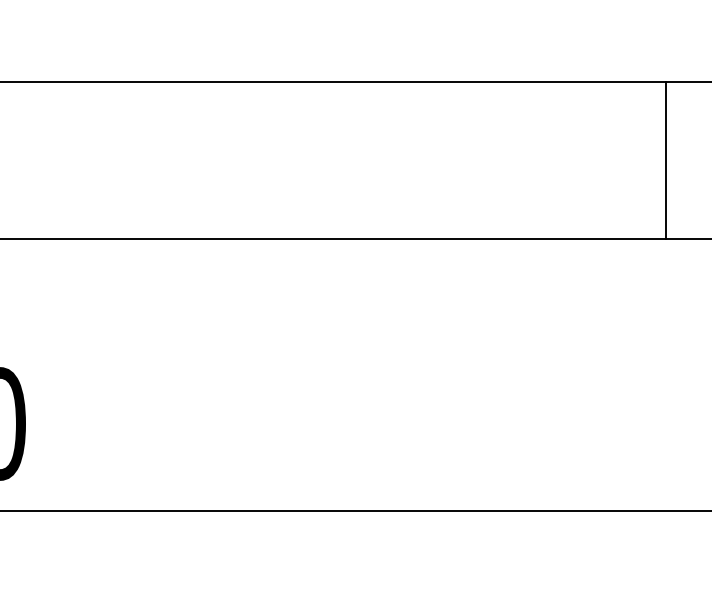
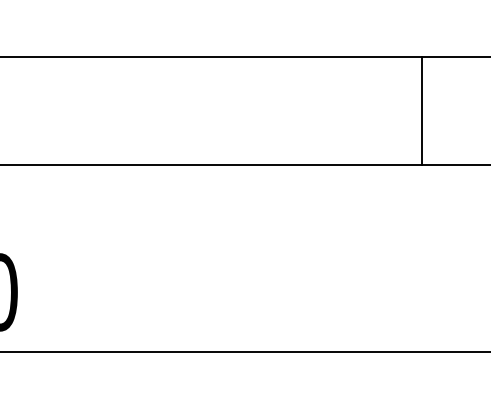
line: (666, 160) -> (421, 110), moved

